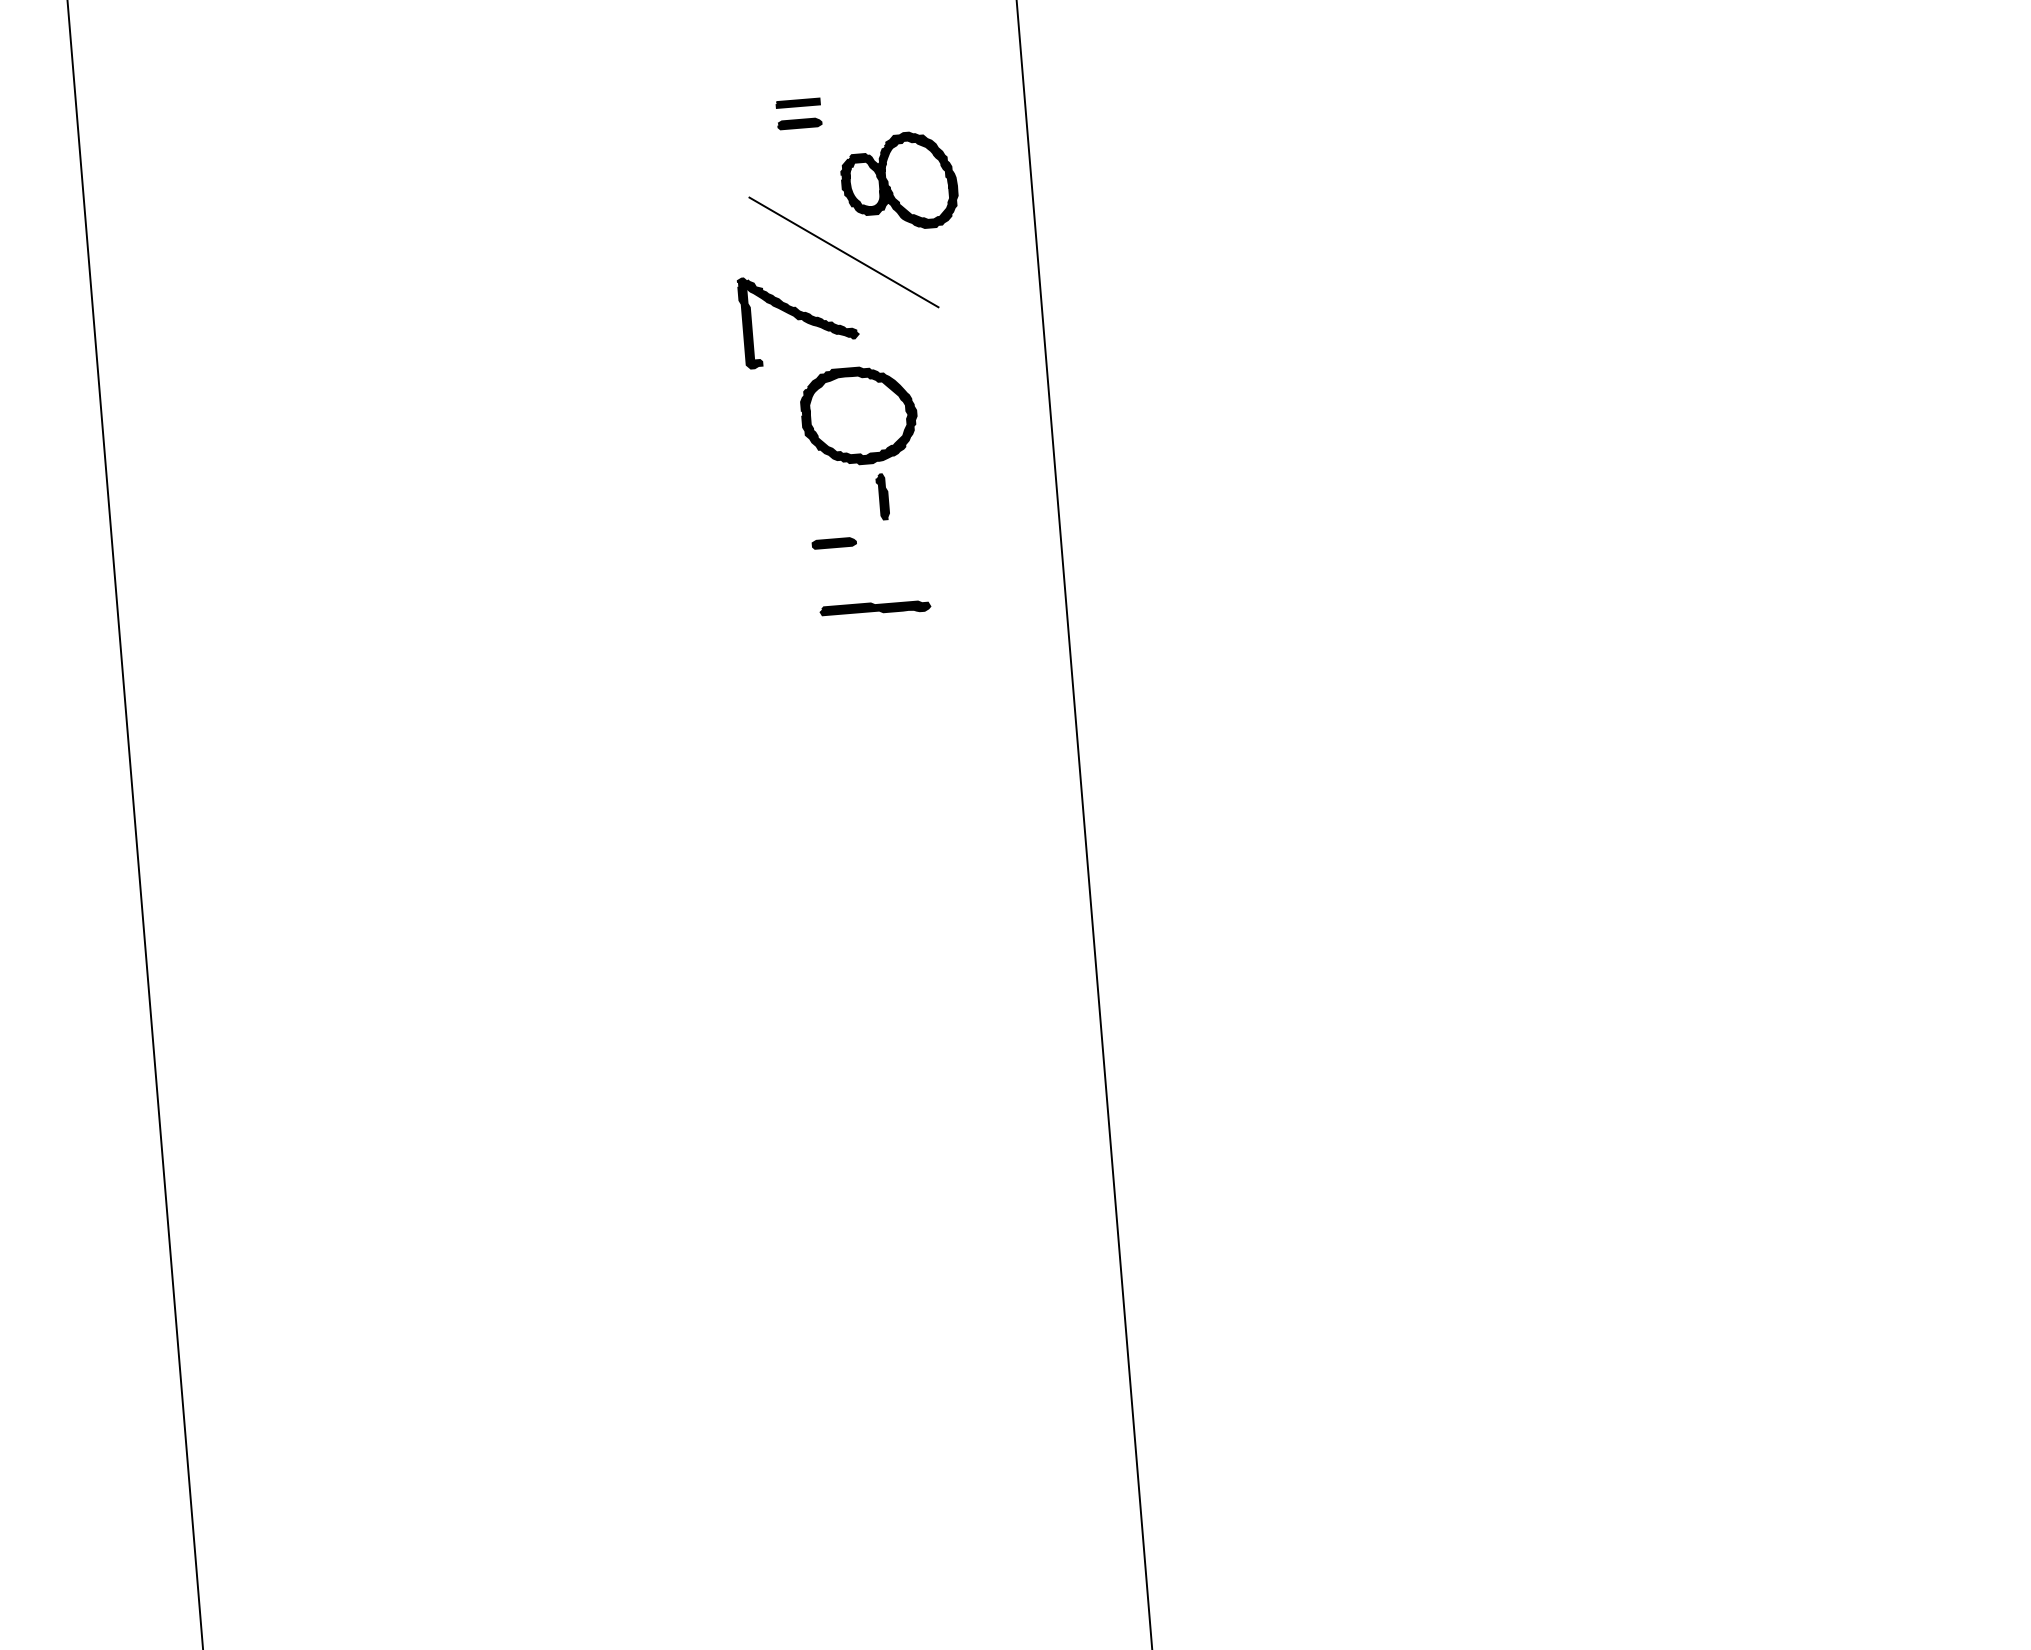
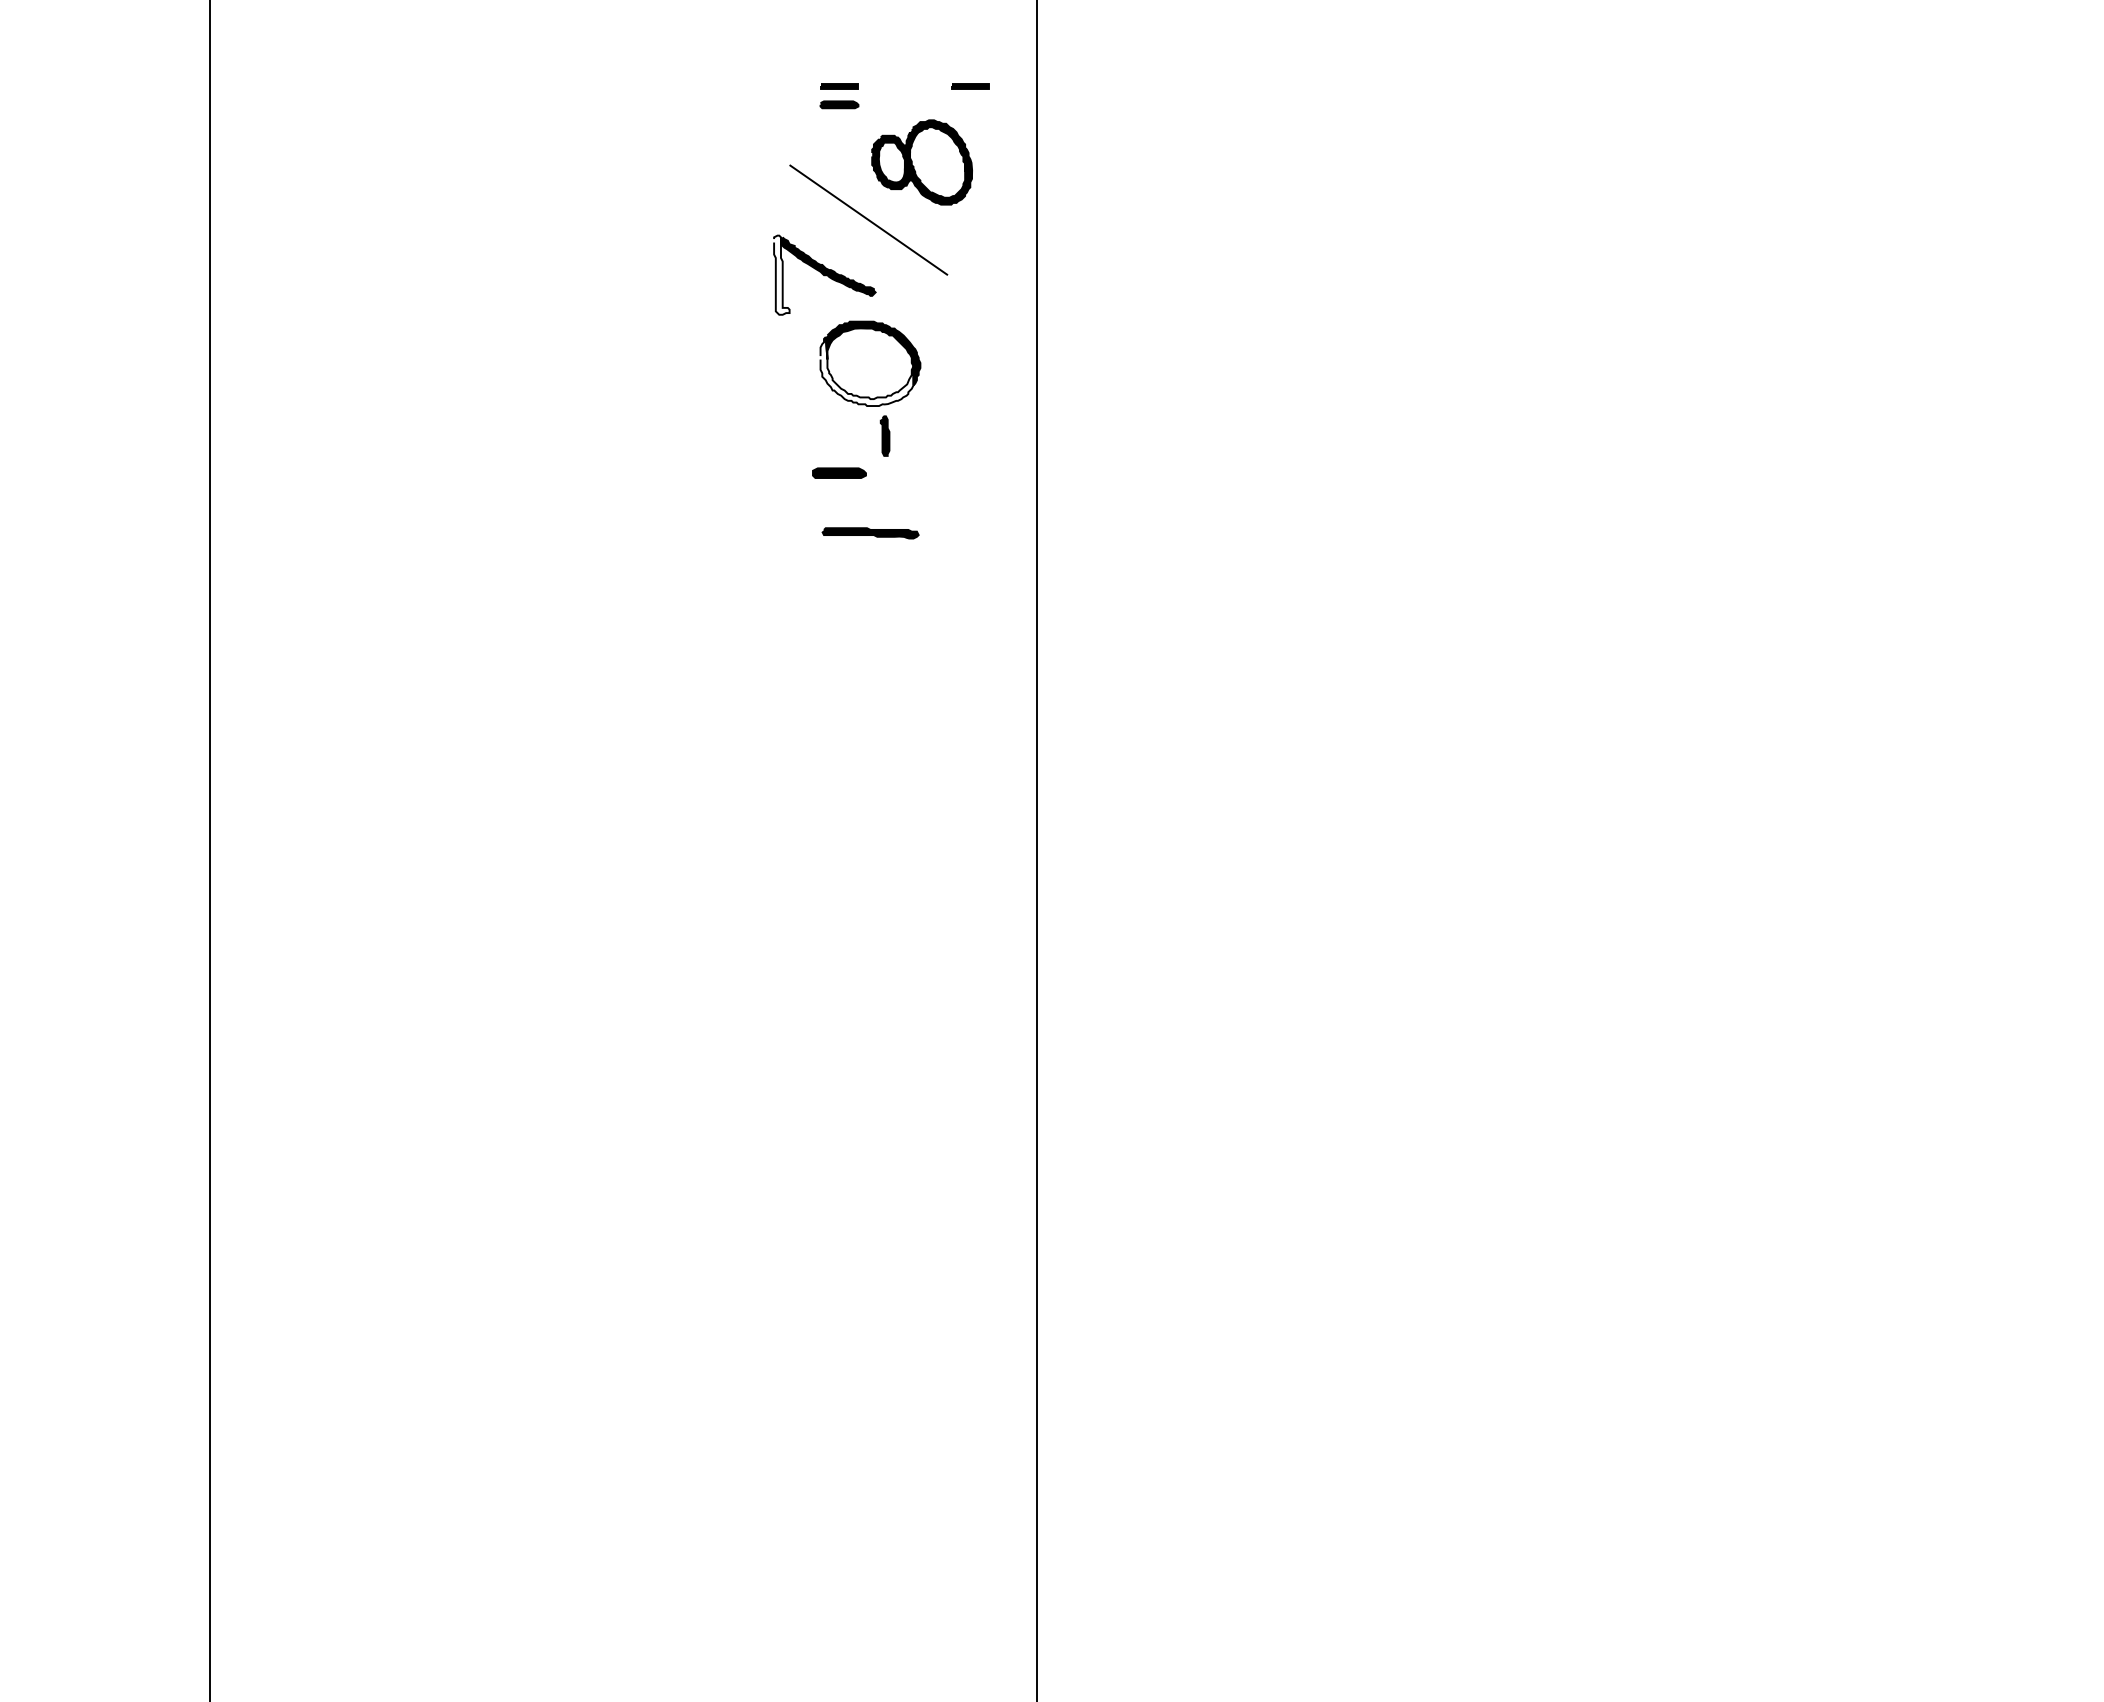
part: (947, 90) -> (970, 86), added
fill: (749, 322) -> (781, 274), removed
fill: (855, 425) -> (866, 371), removed
part: (834, 542) -> (839, 472), size x1.4

